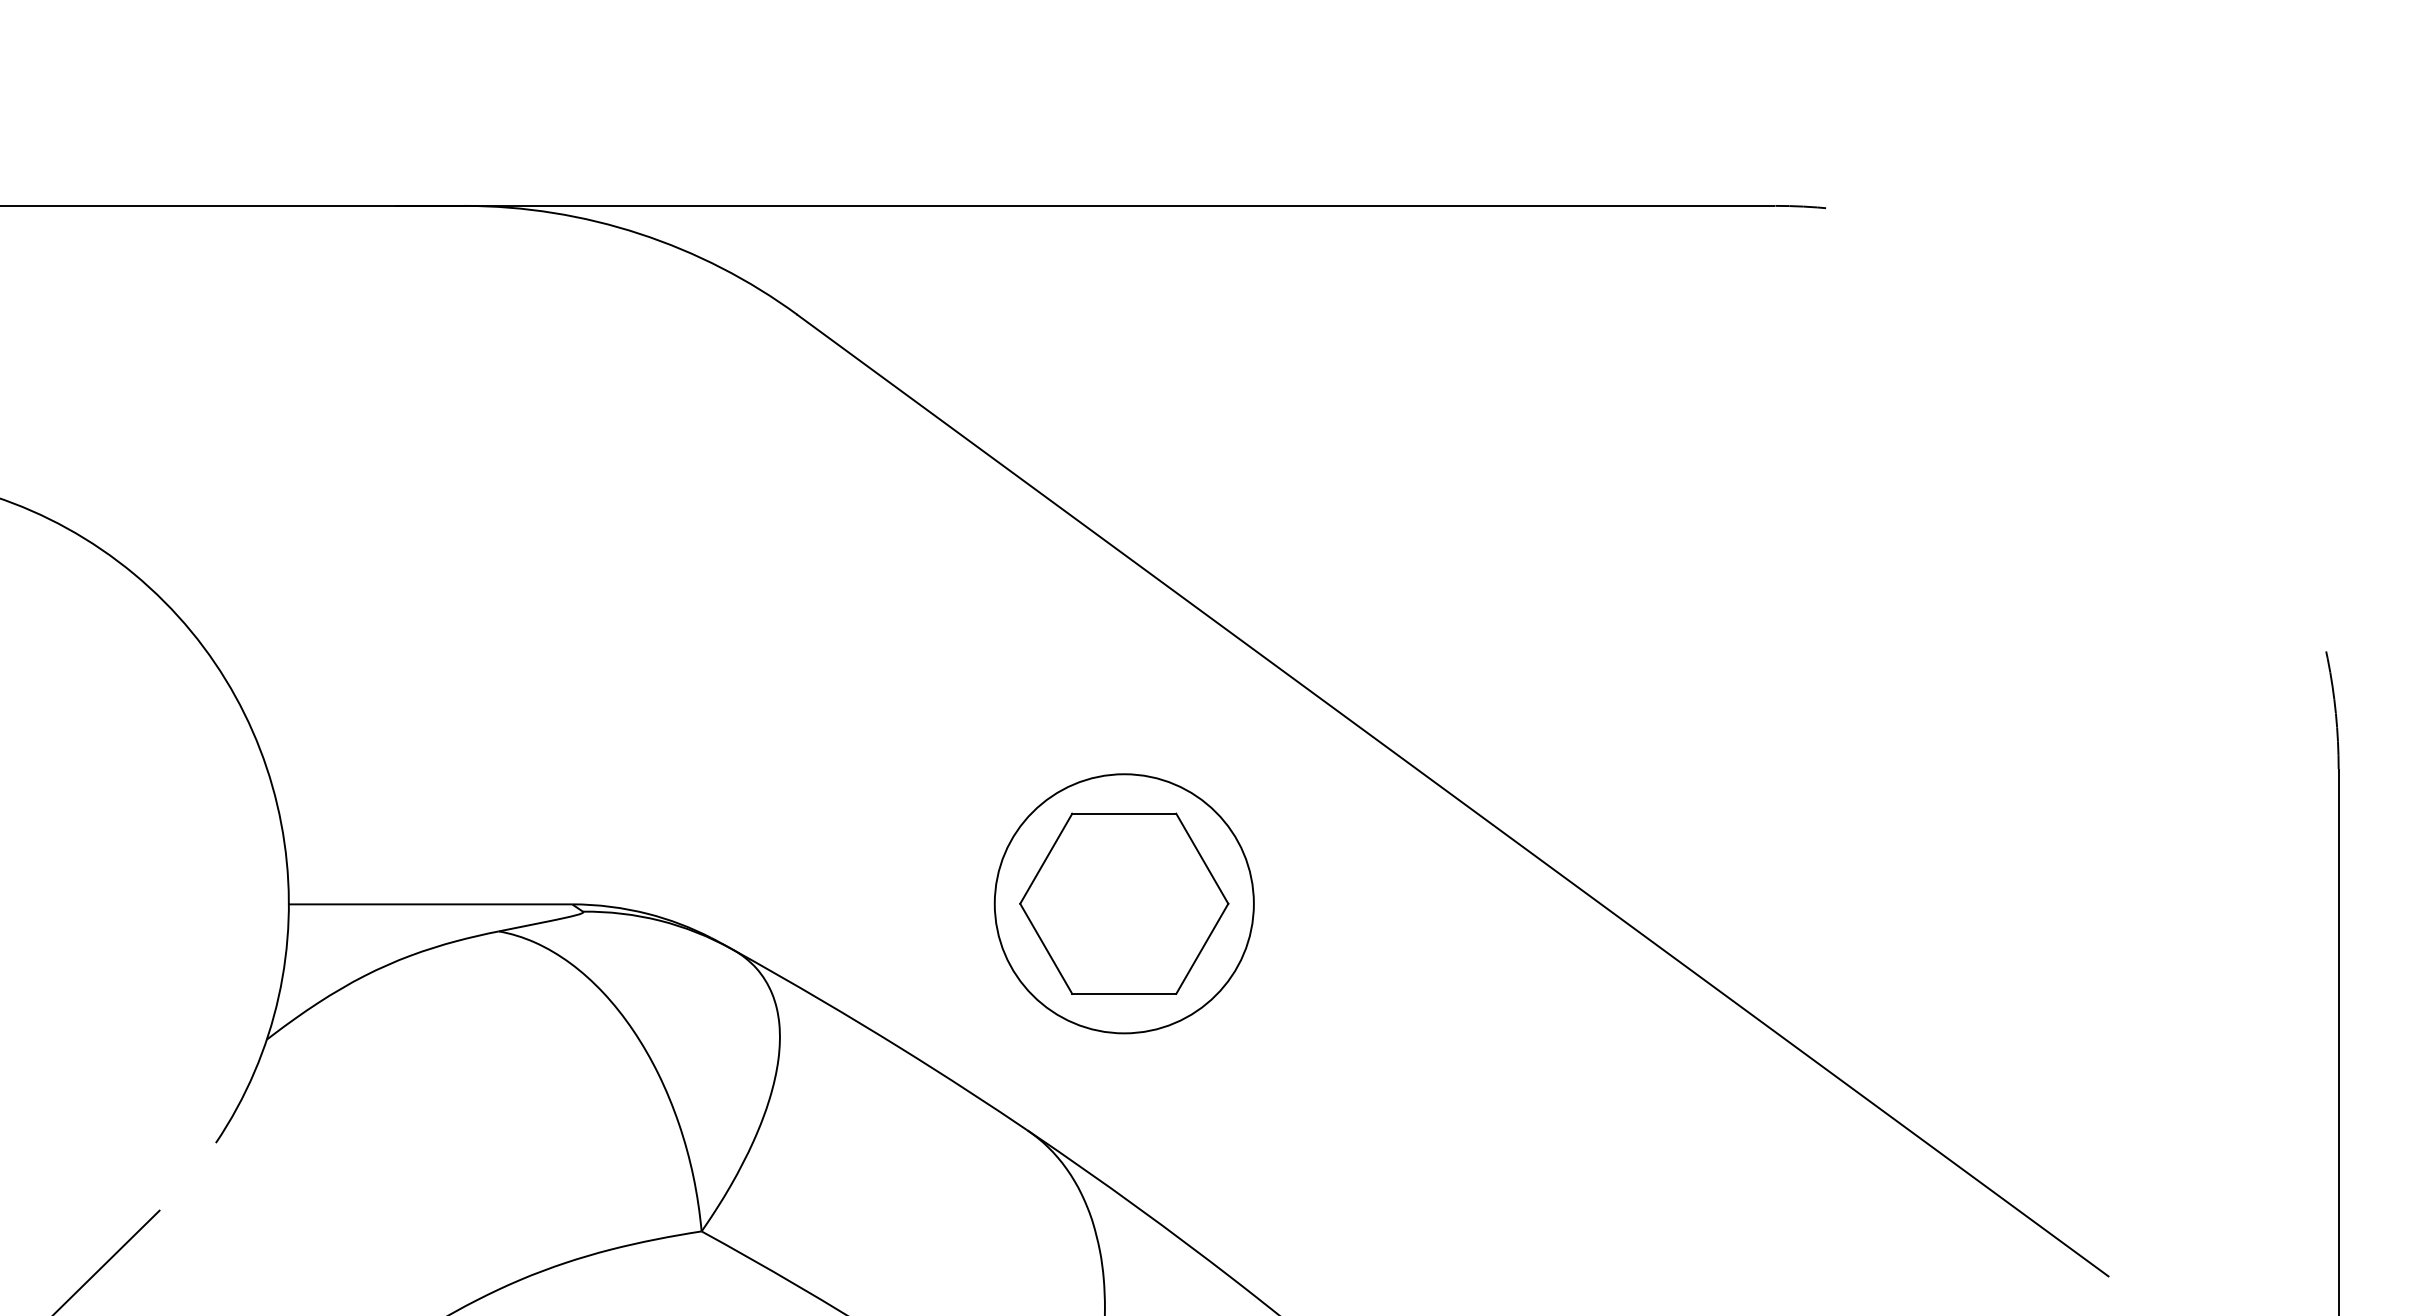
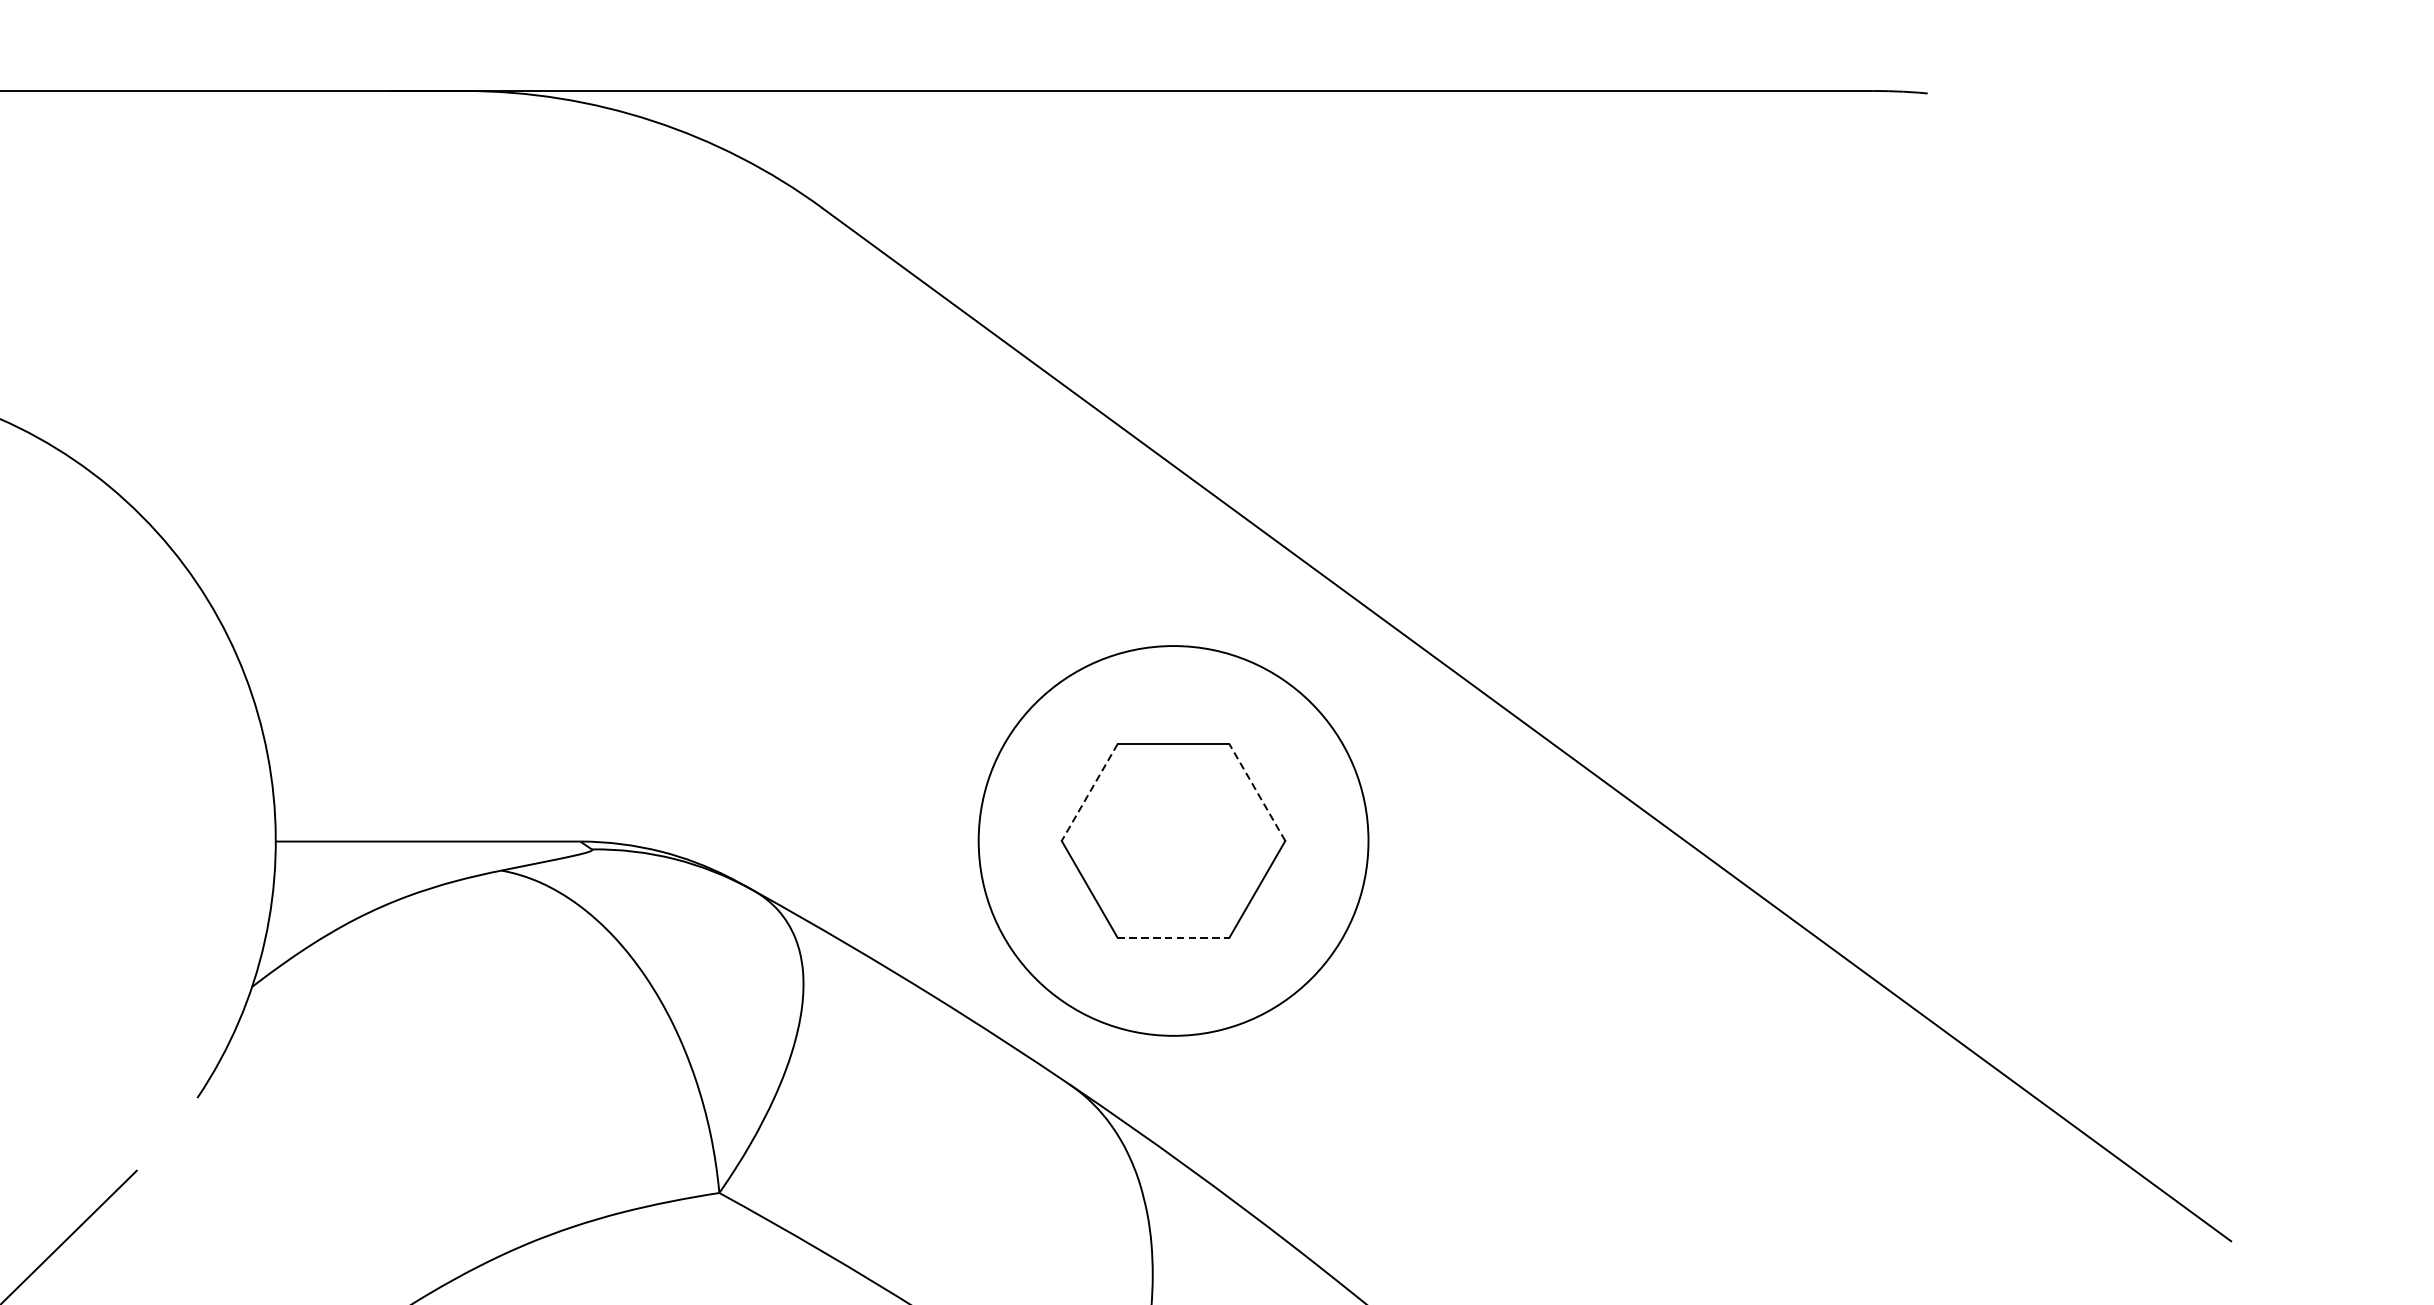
line: (1202, 858) -> (1257, 792), solid -> dashed
line: (1046, 859) -> (1089, 793), solid -> dashed
circle: (1123, 903) -> (1172, 840), size x1.4
line: (1124, 993) -> (1173, 937), solid -> dashed

